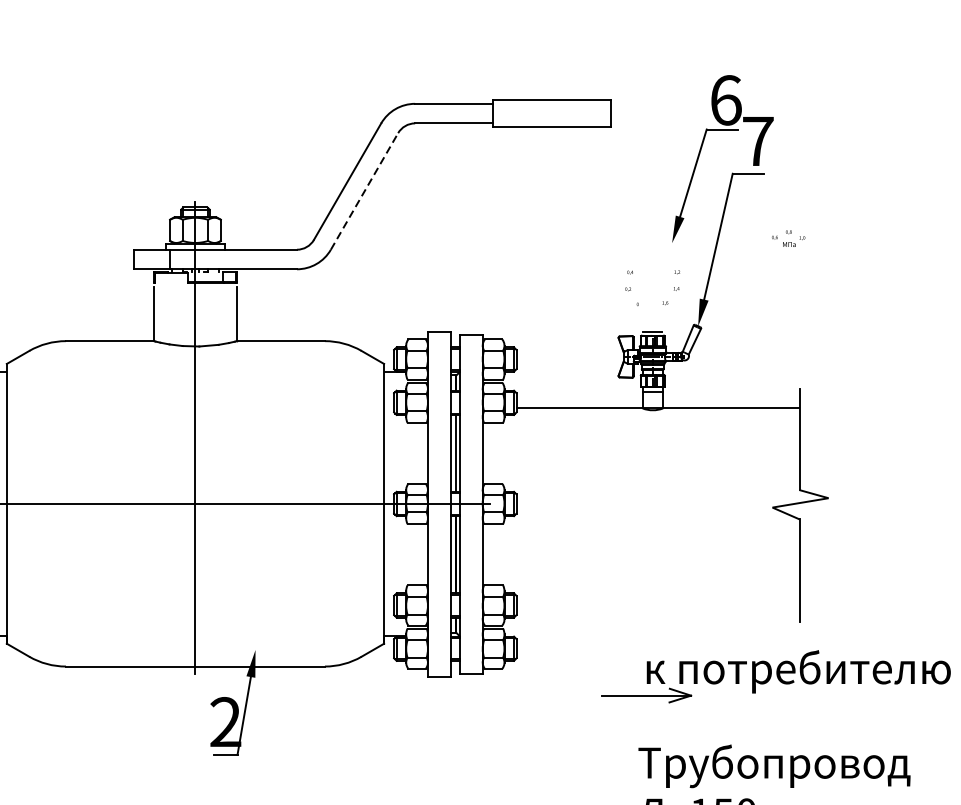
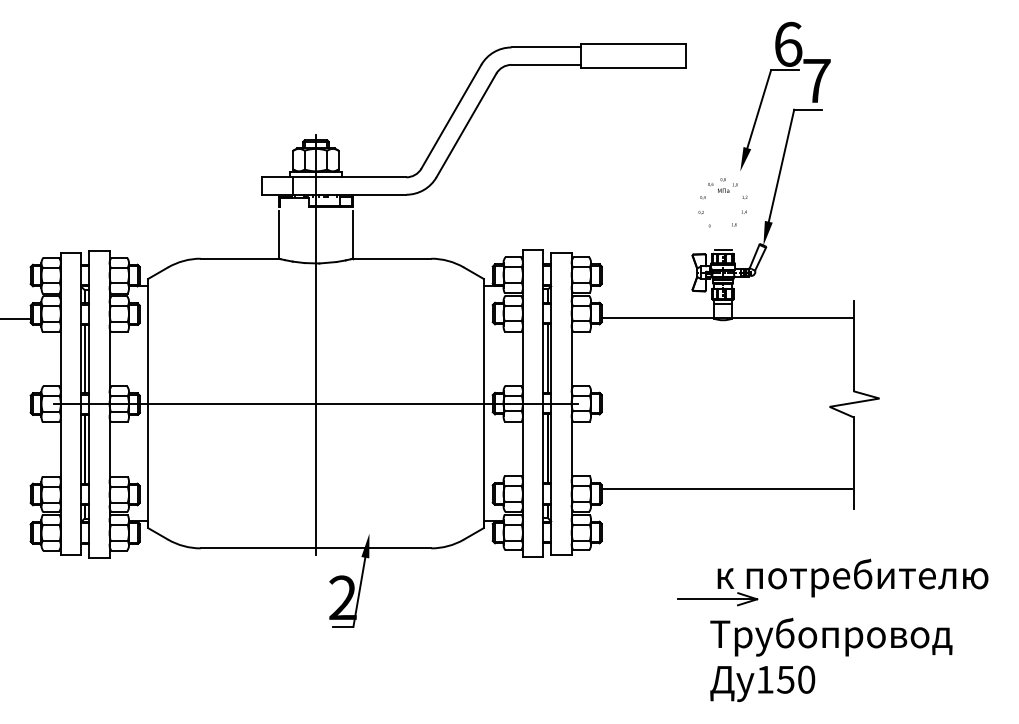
line: (364, 191) -> (466, 125), dashed -> solid
text: (788, 238) -> (722, 185), moved
line: (656, 599) -> (726, 488), added
part: (775, 676) -> (832, 582), moved

